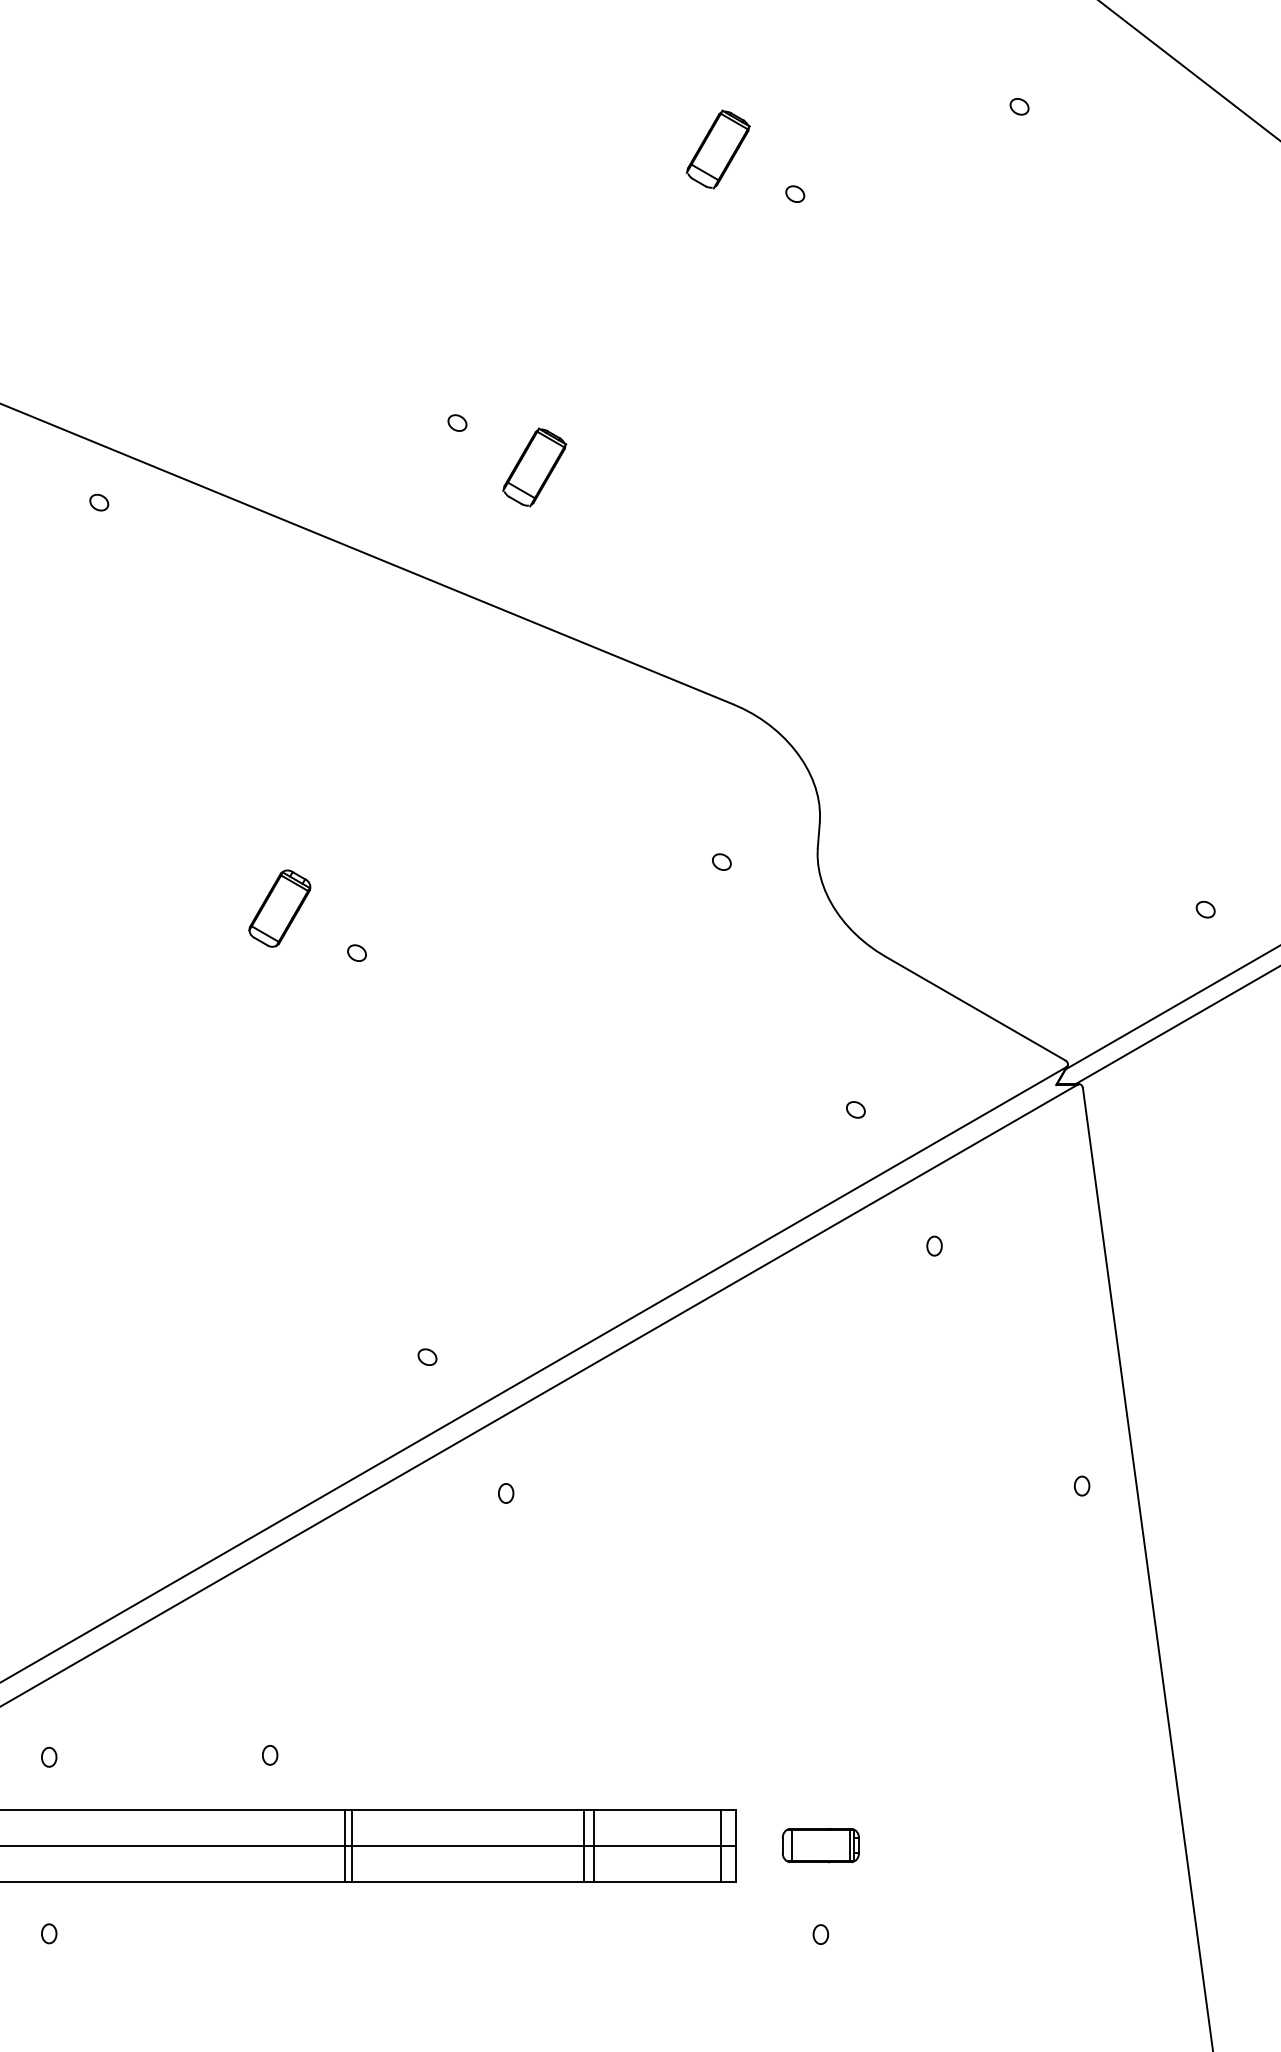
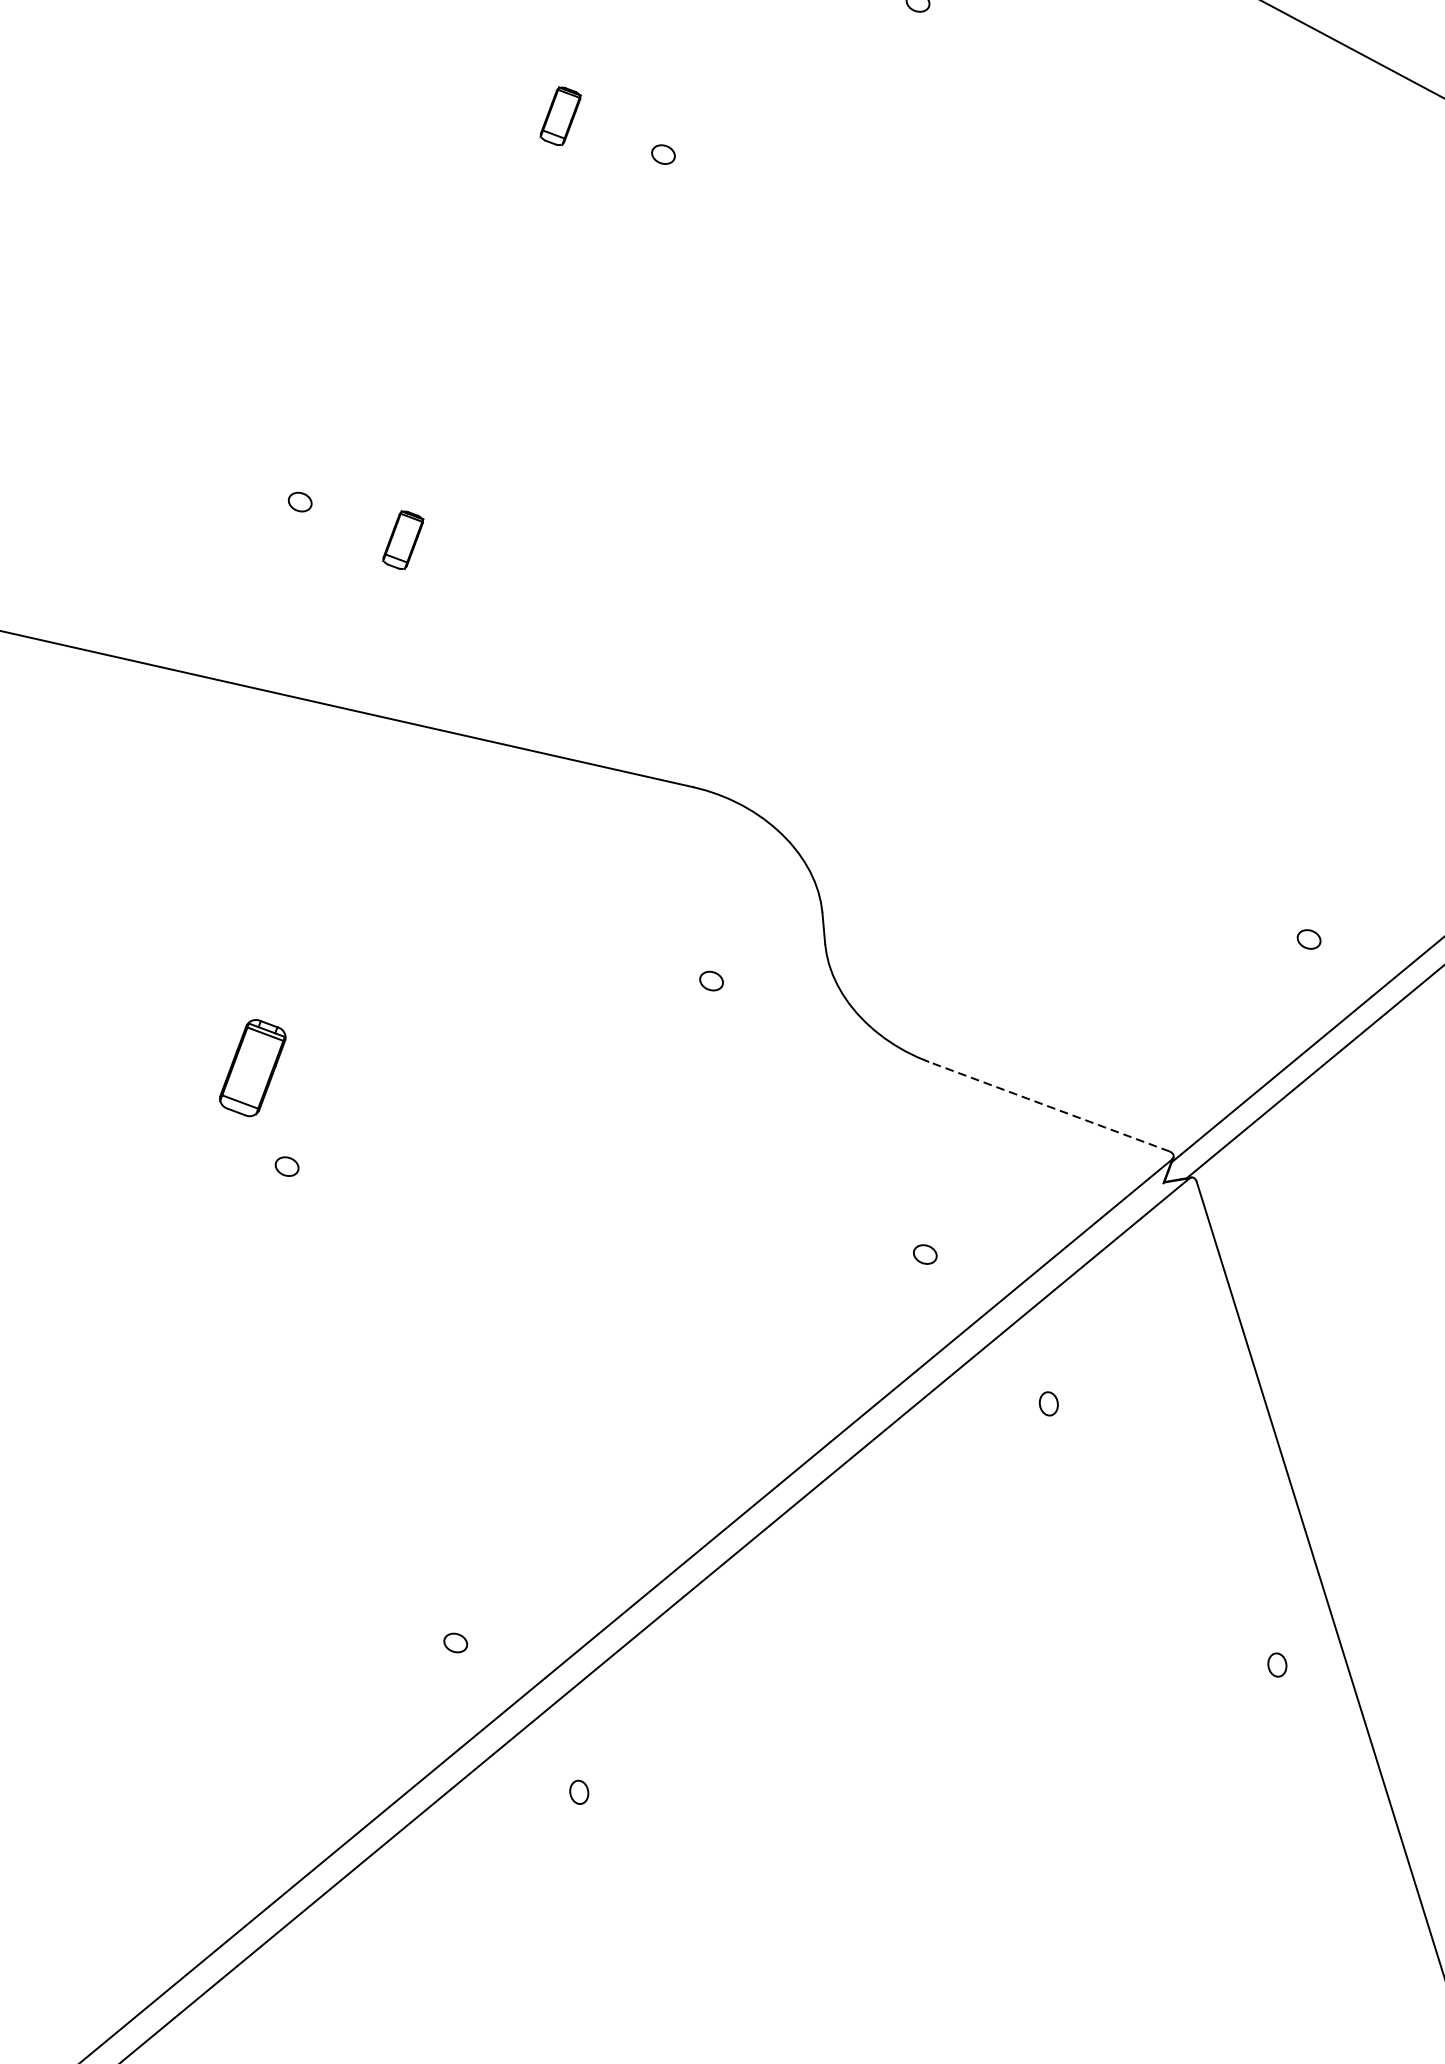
part: (717, 149) -> (559, 116), size x0.6
part: (534, 467) -> (402, 540), size x0.6
part: (279, 908) -> (252, 1068), moved
line: (974, 1008) -> (1048, 1107), solid -> dashed

